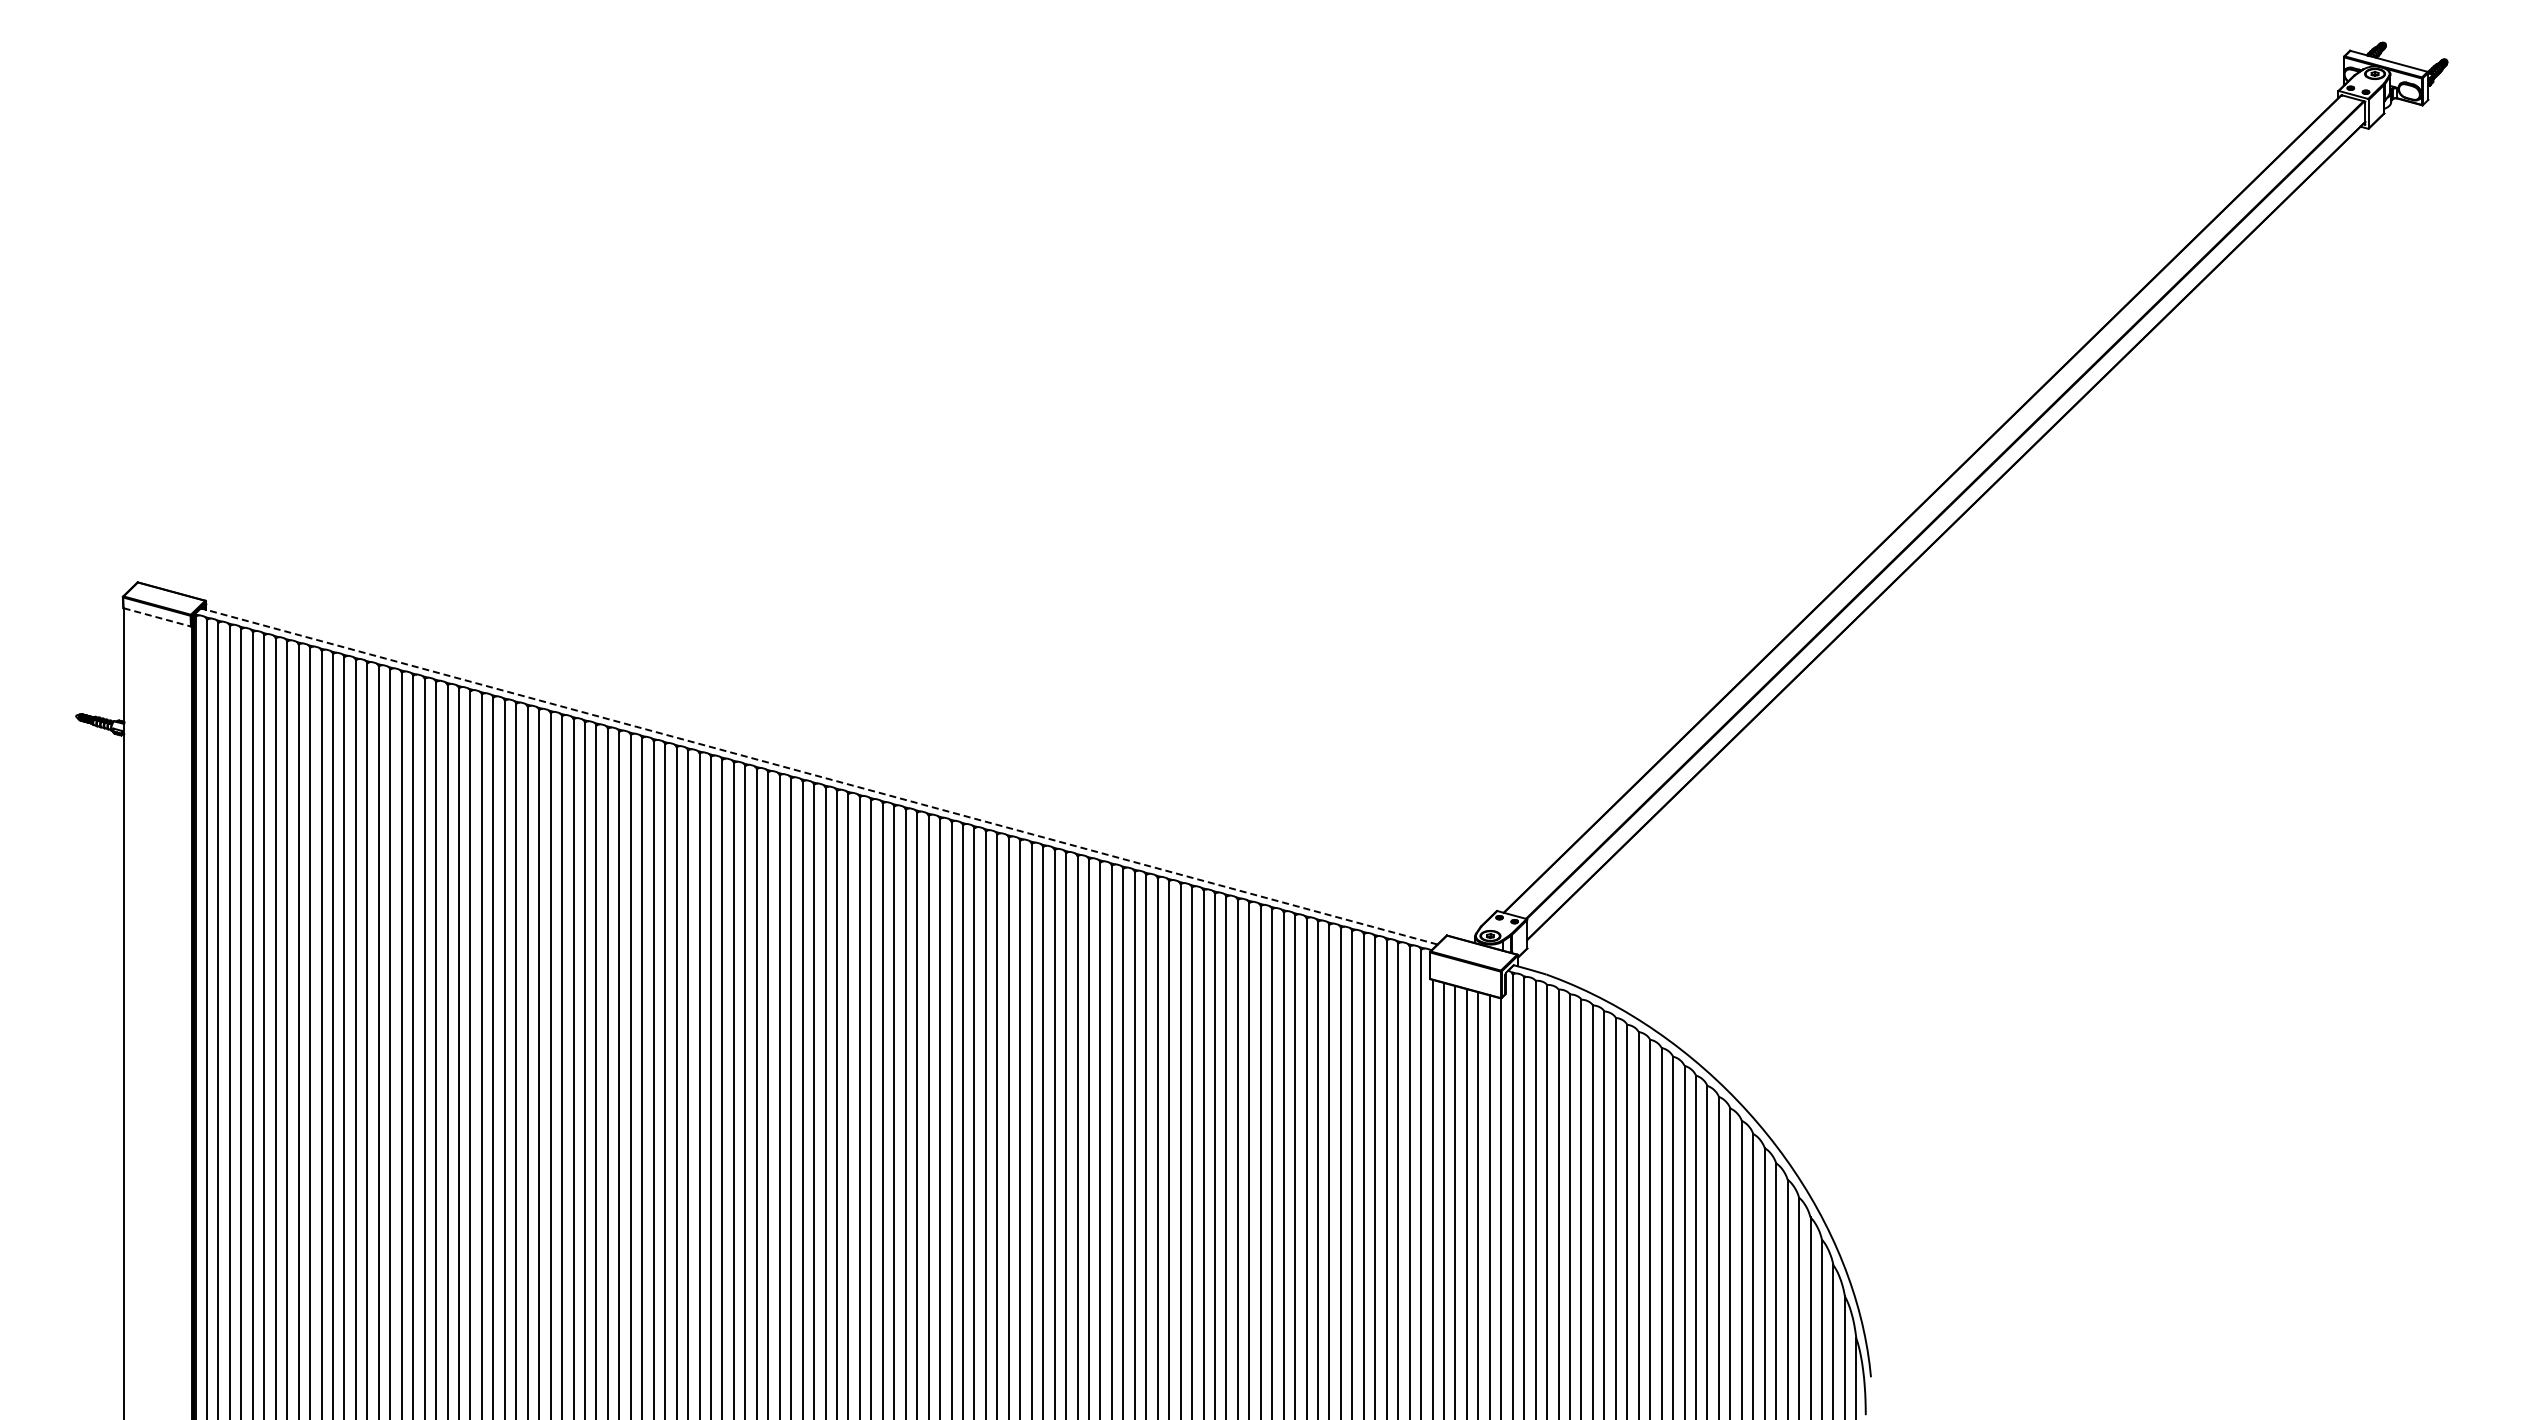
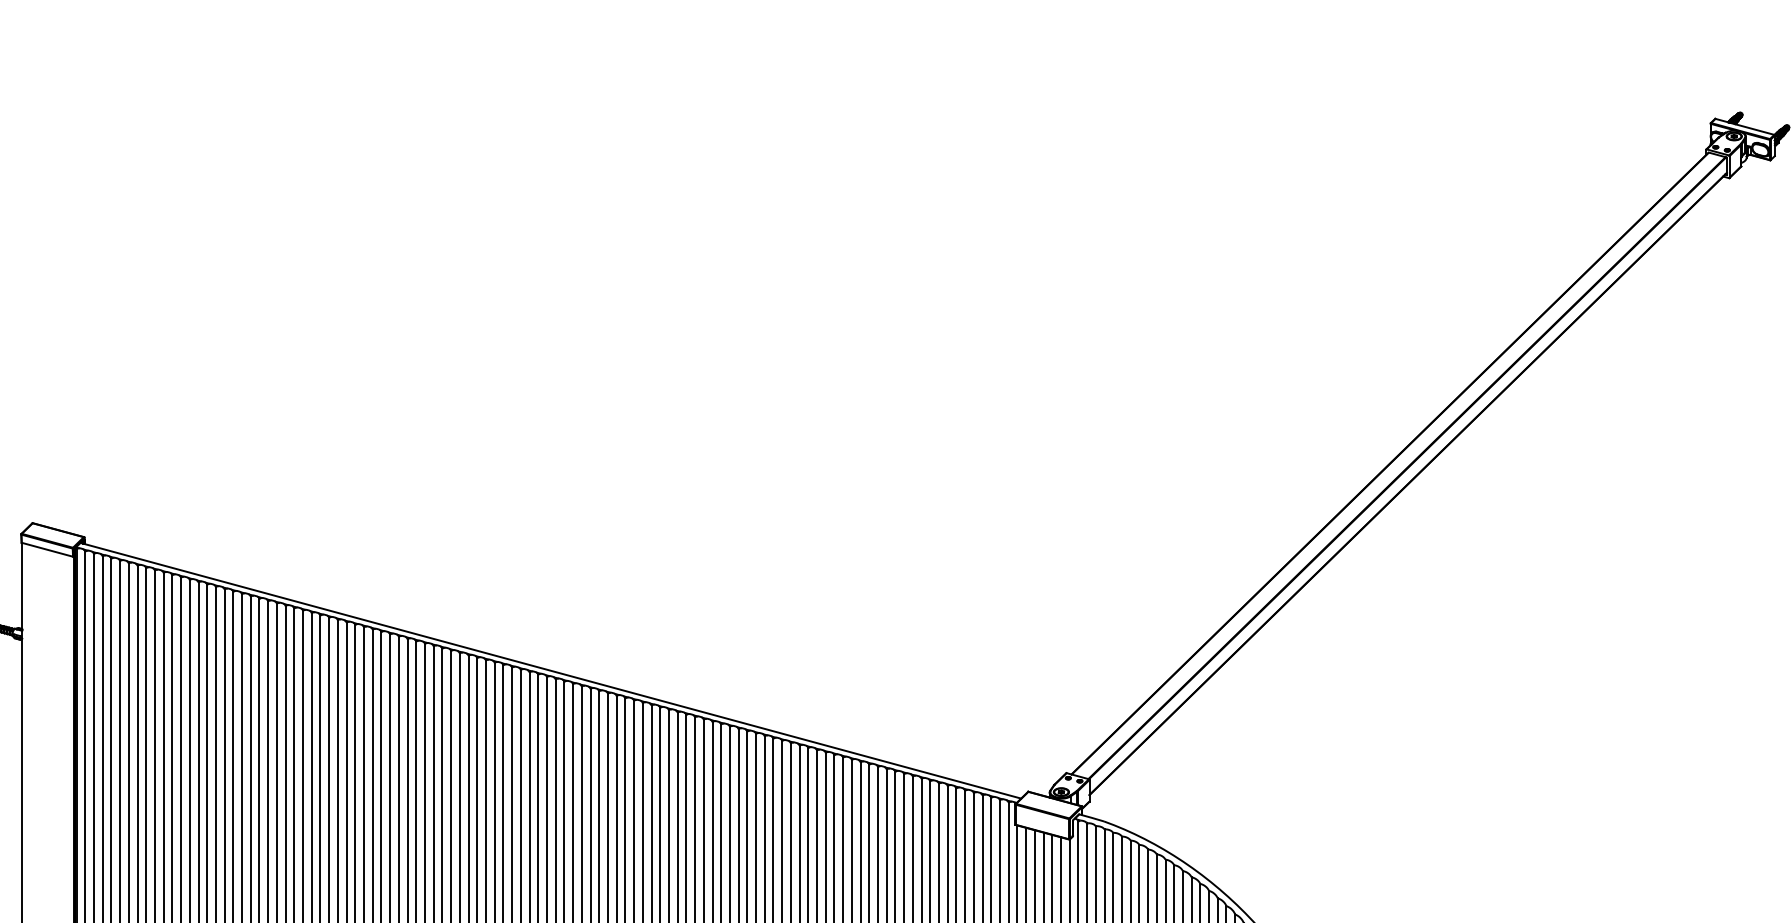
line: (157, 617) -> (47, 549), dashed -> solid
line: (819, 776) -> (551, 670), dashed -> solid

